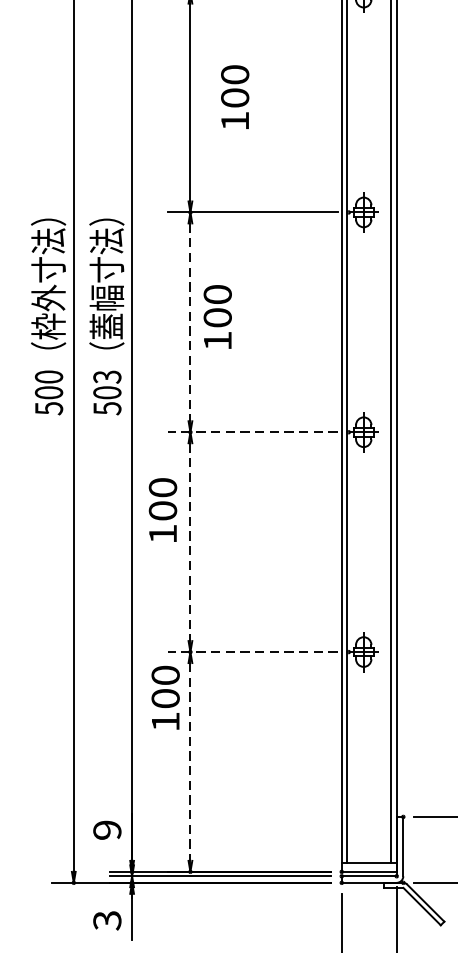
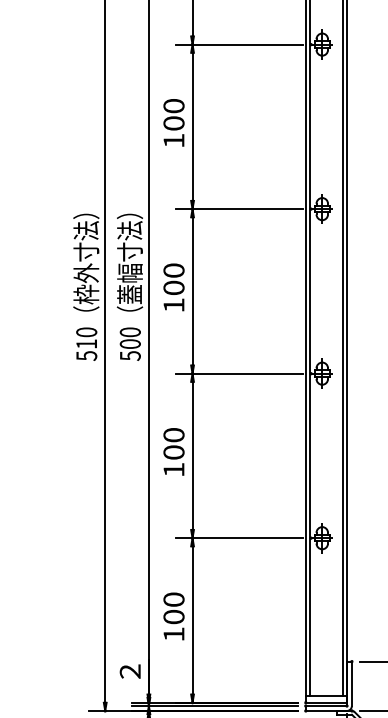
text: (234, 96) -> (173, 122), moved
text: (217, 317) -> (173, 287), moved
line: (190, 322) -> (192, 291), dashed -> solid
text: (107, 377) -> (130, 332), 503 -> 500
text: (48, 391) -> (86, 343), 500 -> 510
line: (251, 432) -> (238, 373), dashed -> solid
text: (162, 509) -> (173, 451), moved
line: (190, 542) -> (192, 456), dashed -> solid
line: (251, 652) -> (238, 538), dashed -> solid
text: (164, 697) -> (173, 616), moved
line: (190, 762) -> (192, 620), dashed -> solid
text: (107, 830) -> (130, 671), 9 -> 2

